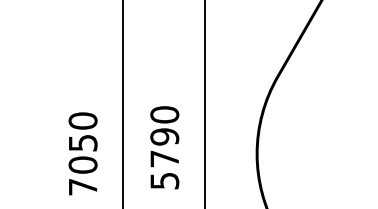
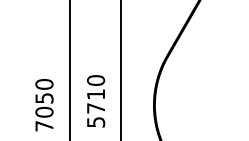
text: (165, 136) -> (96, 94), 5790 -> 5710

